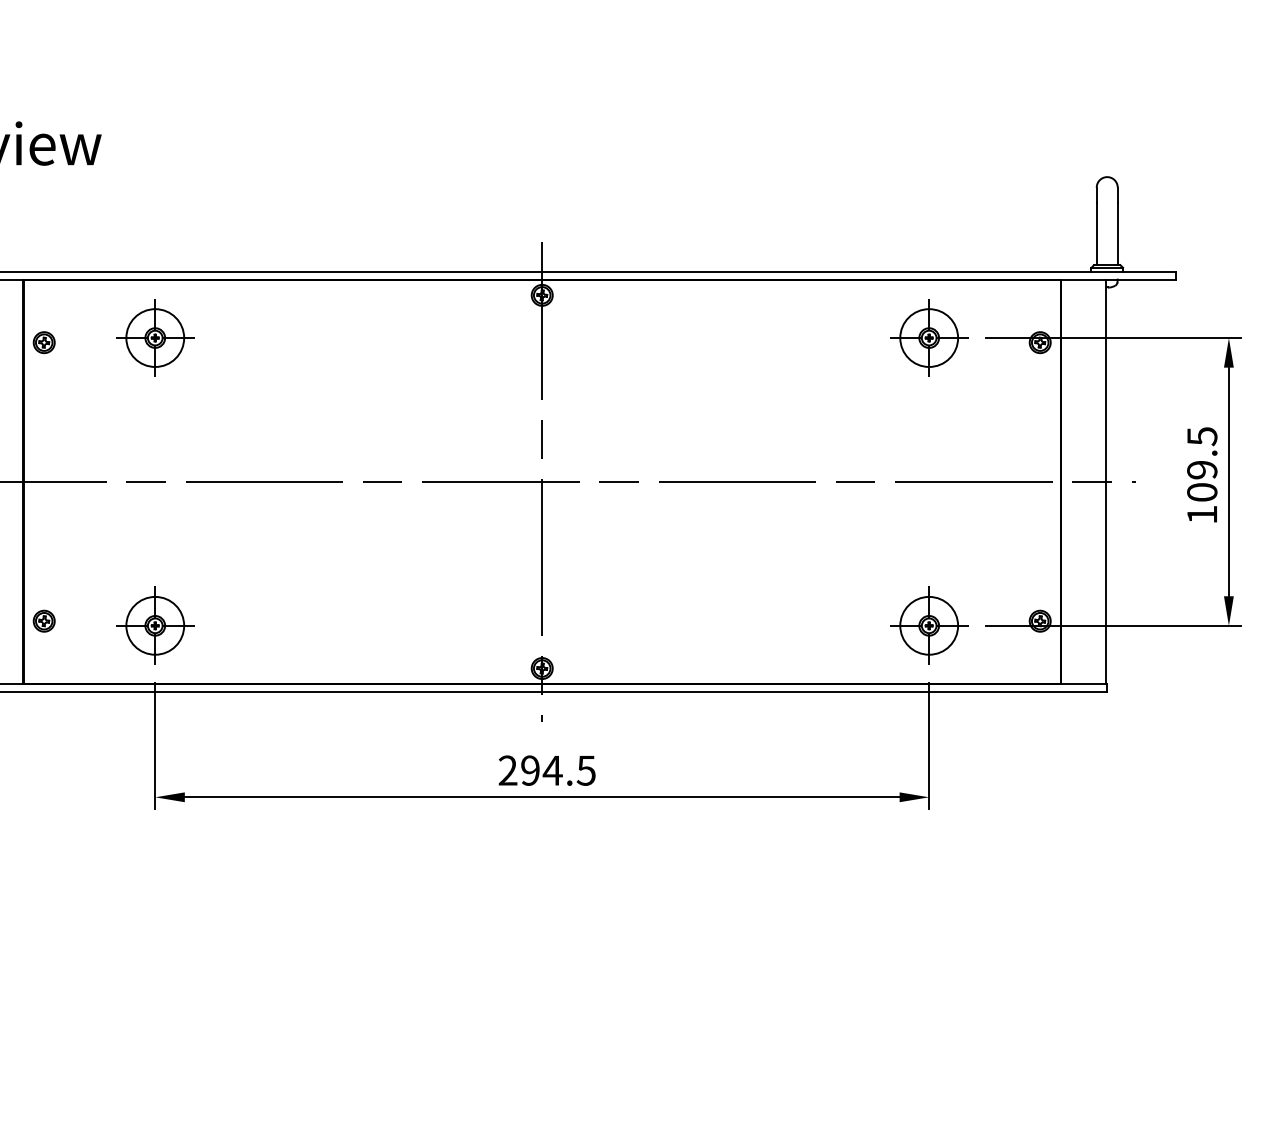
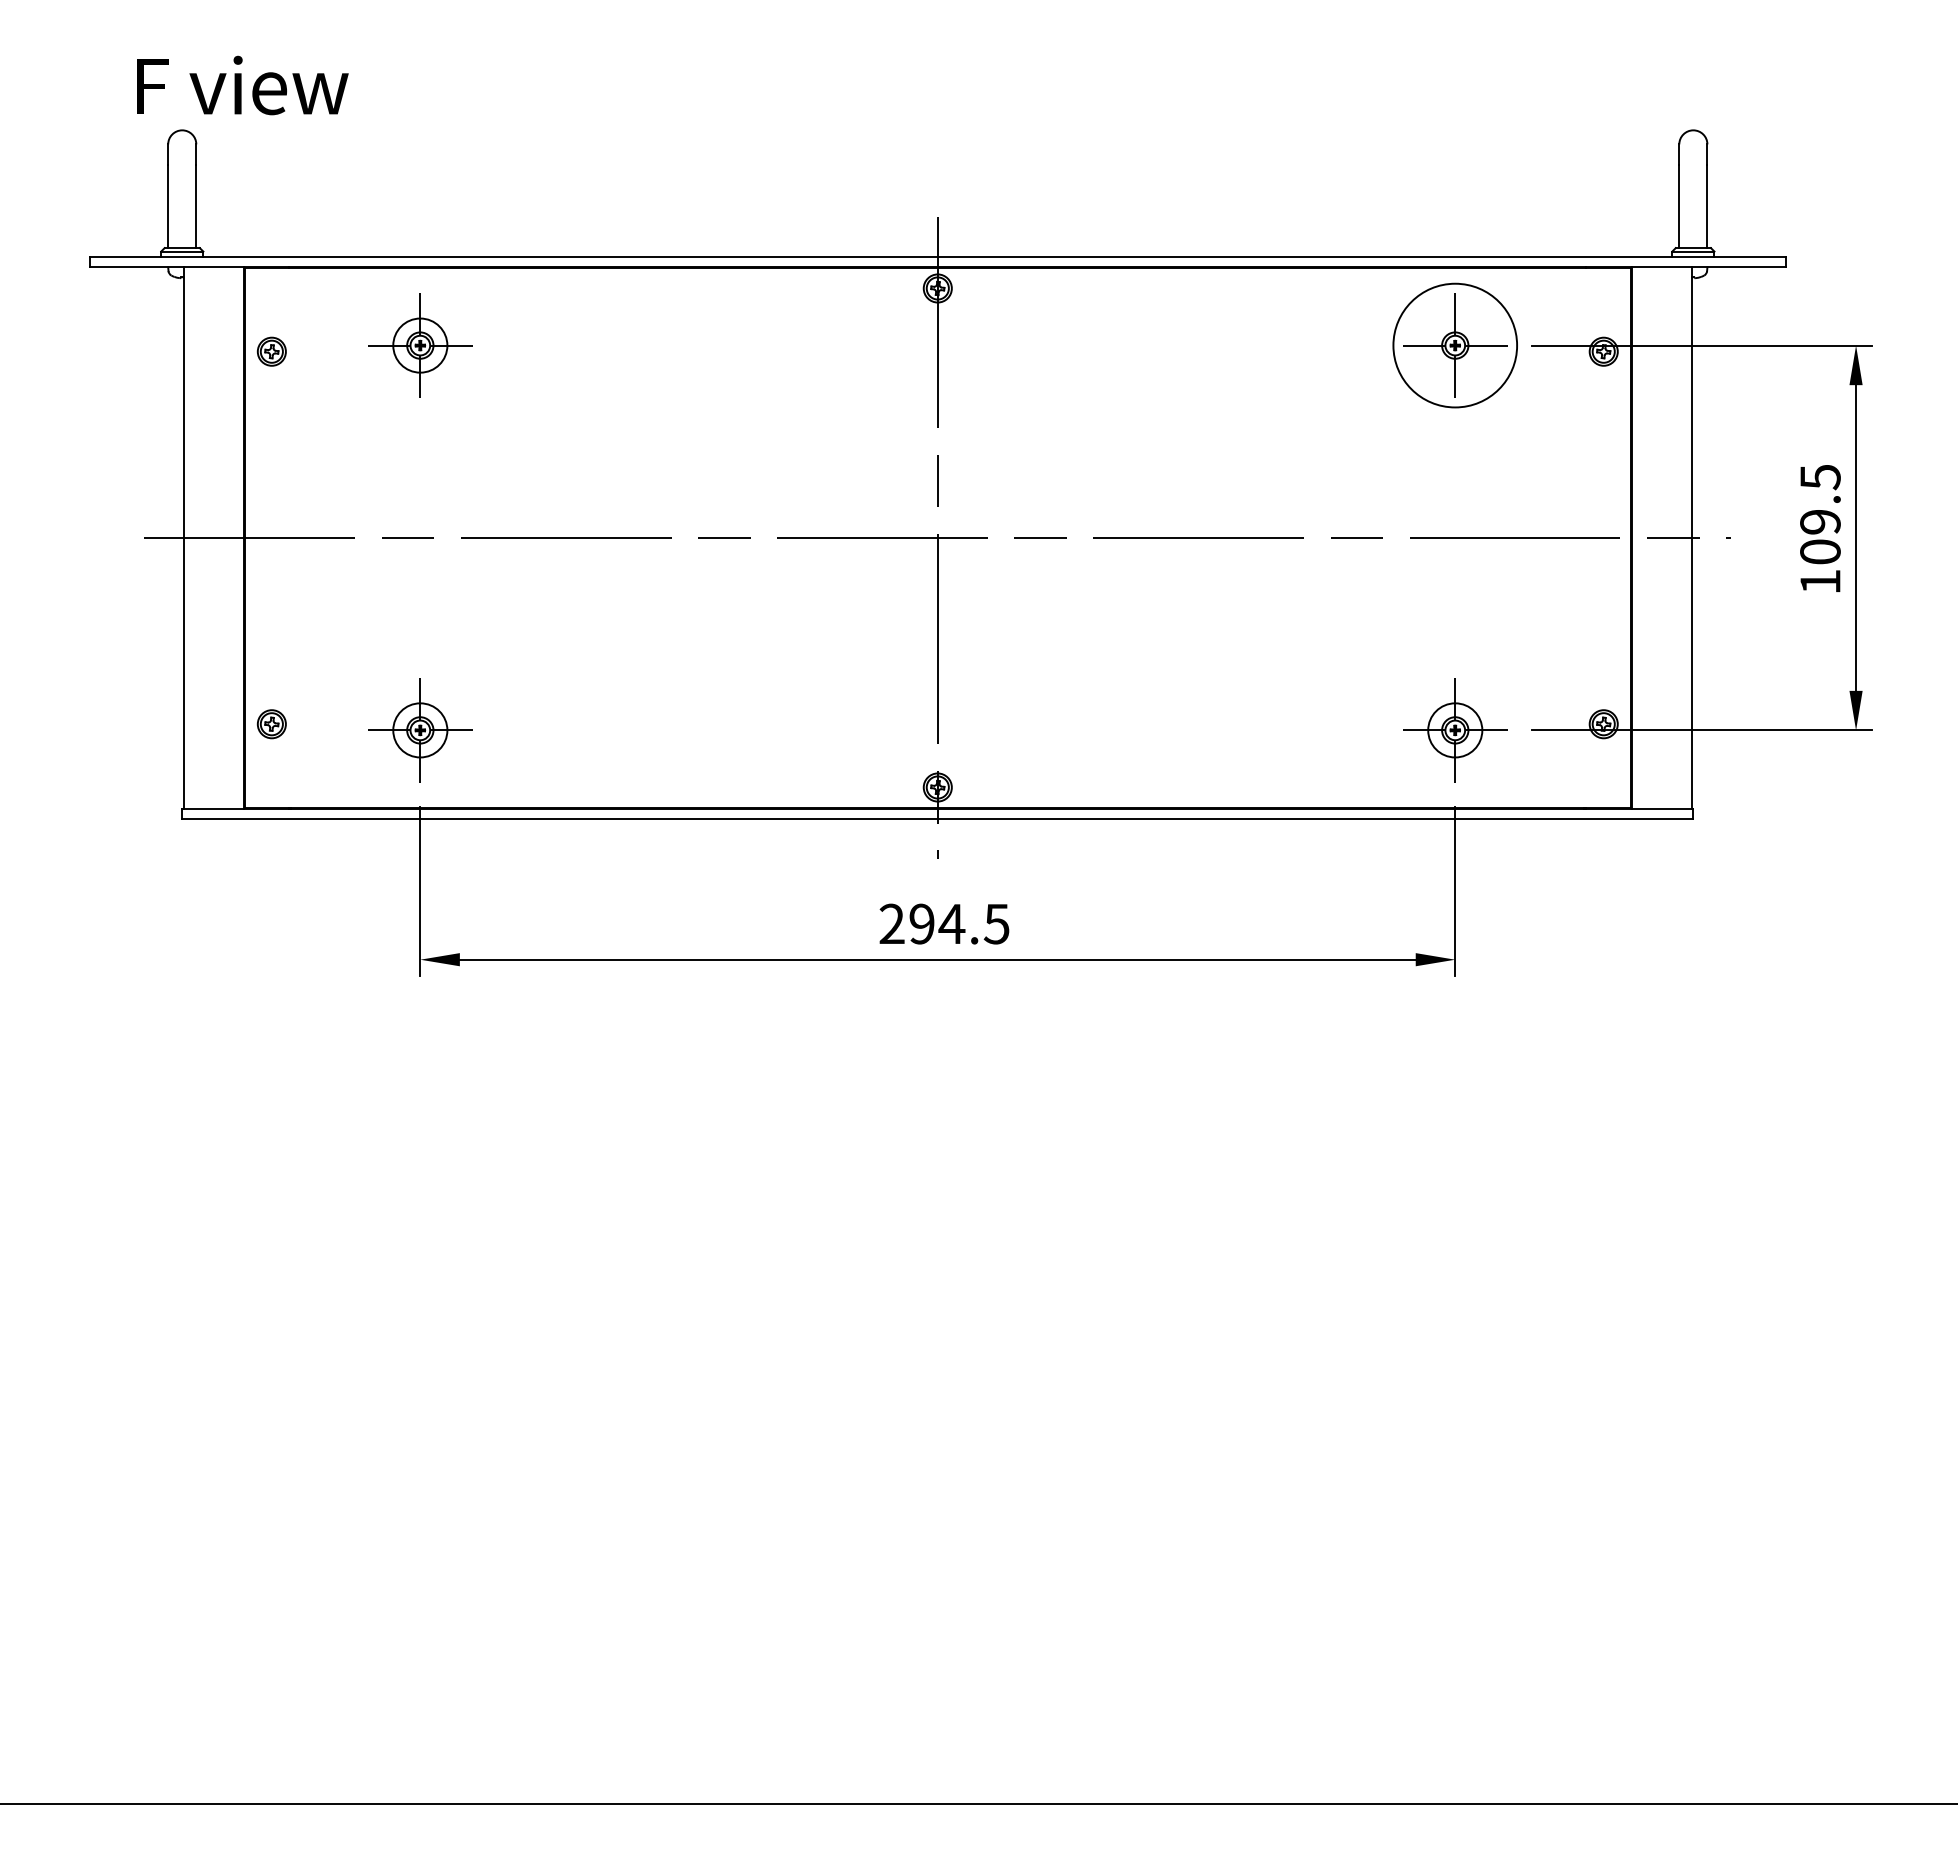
circle: (155, 338) -> (420, 345), size x0.7
circle: (928, 338) -> (1454, 345), size x1.6
circle: (155, 625) -> (420, 730), size x0.7
circle: (928, 625) -> (1454, 730), size x0.7

